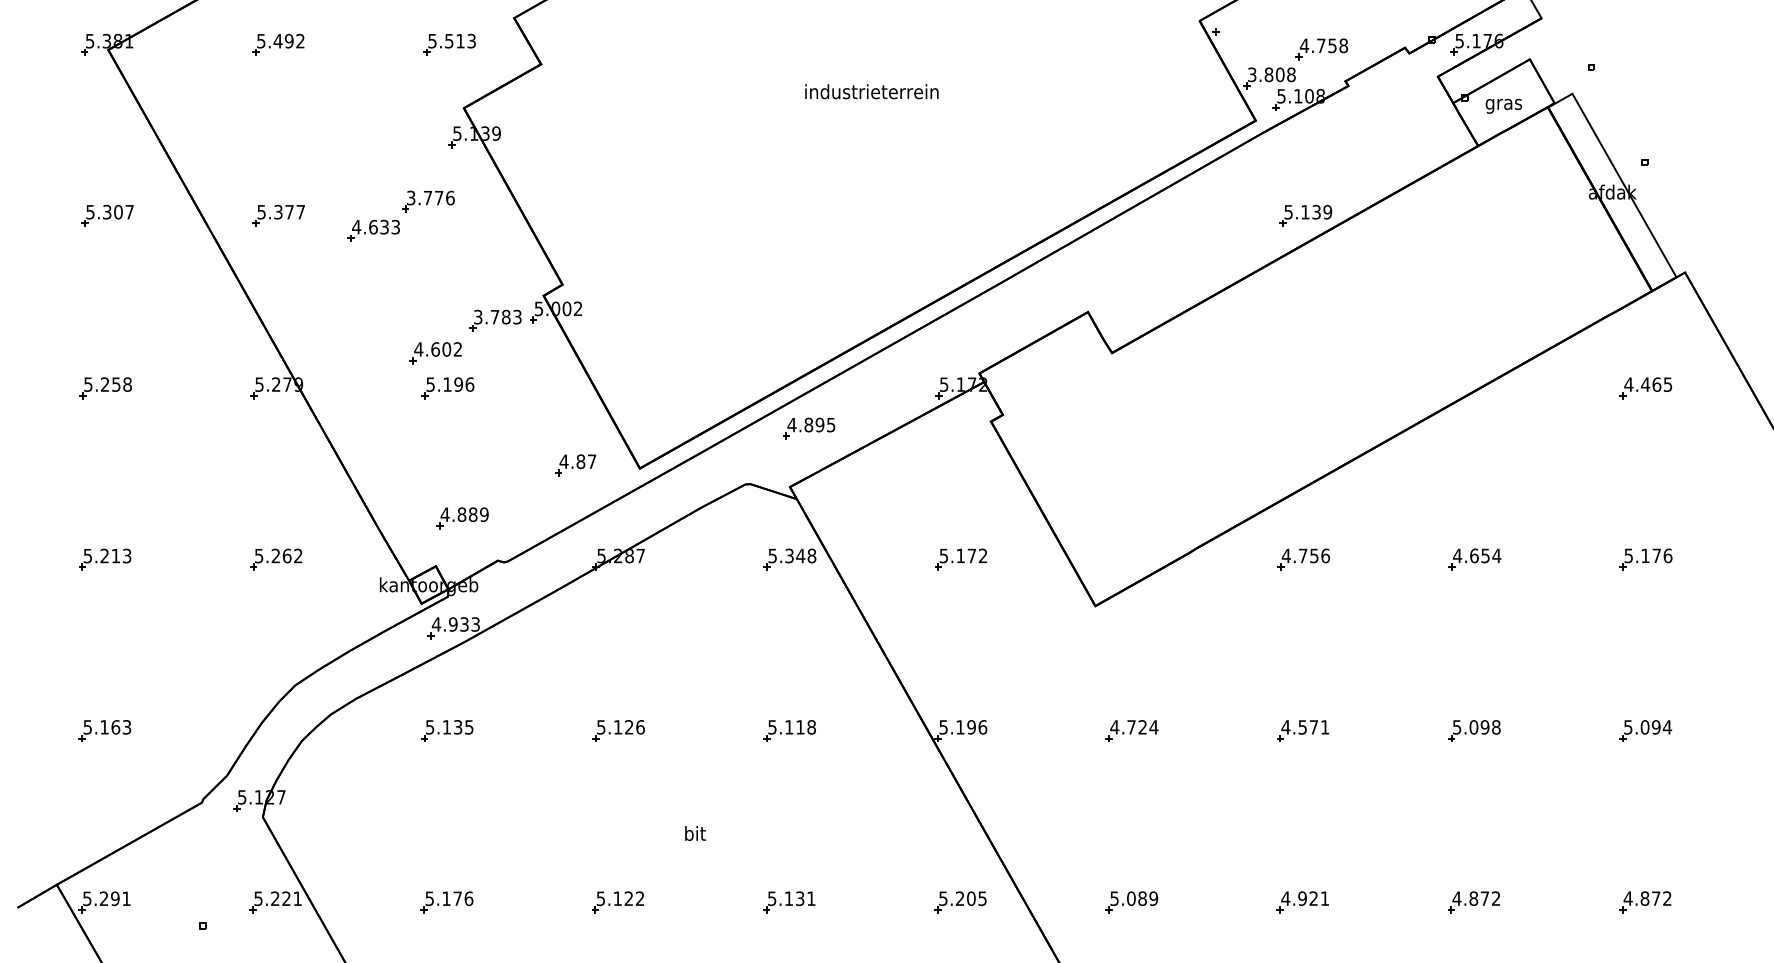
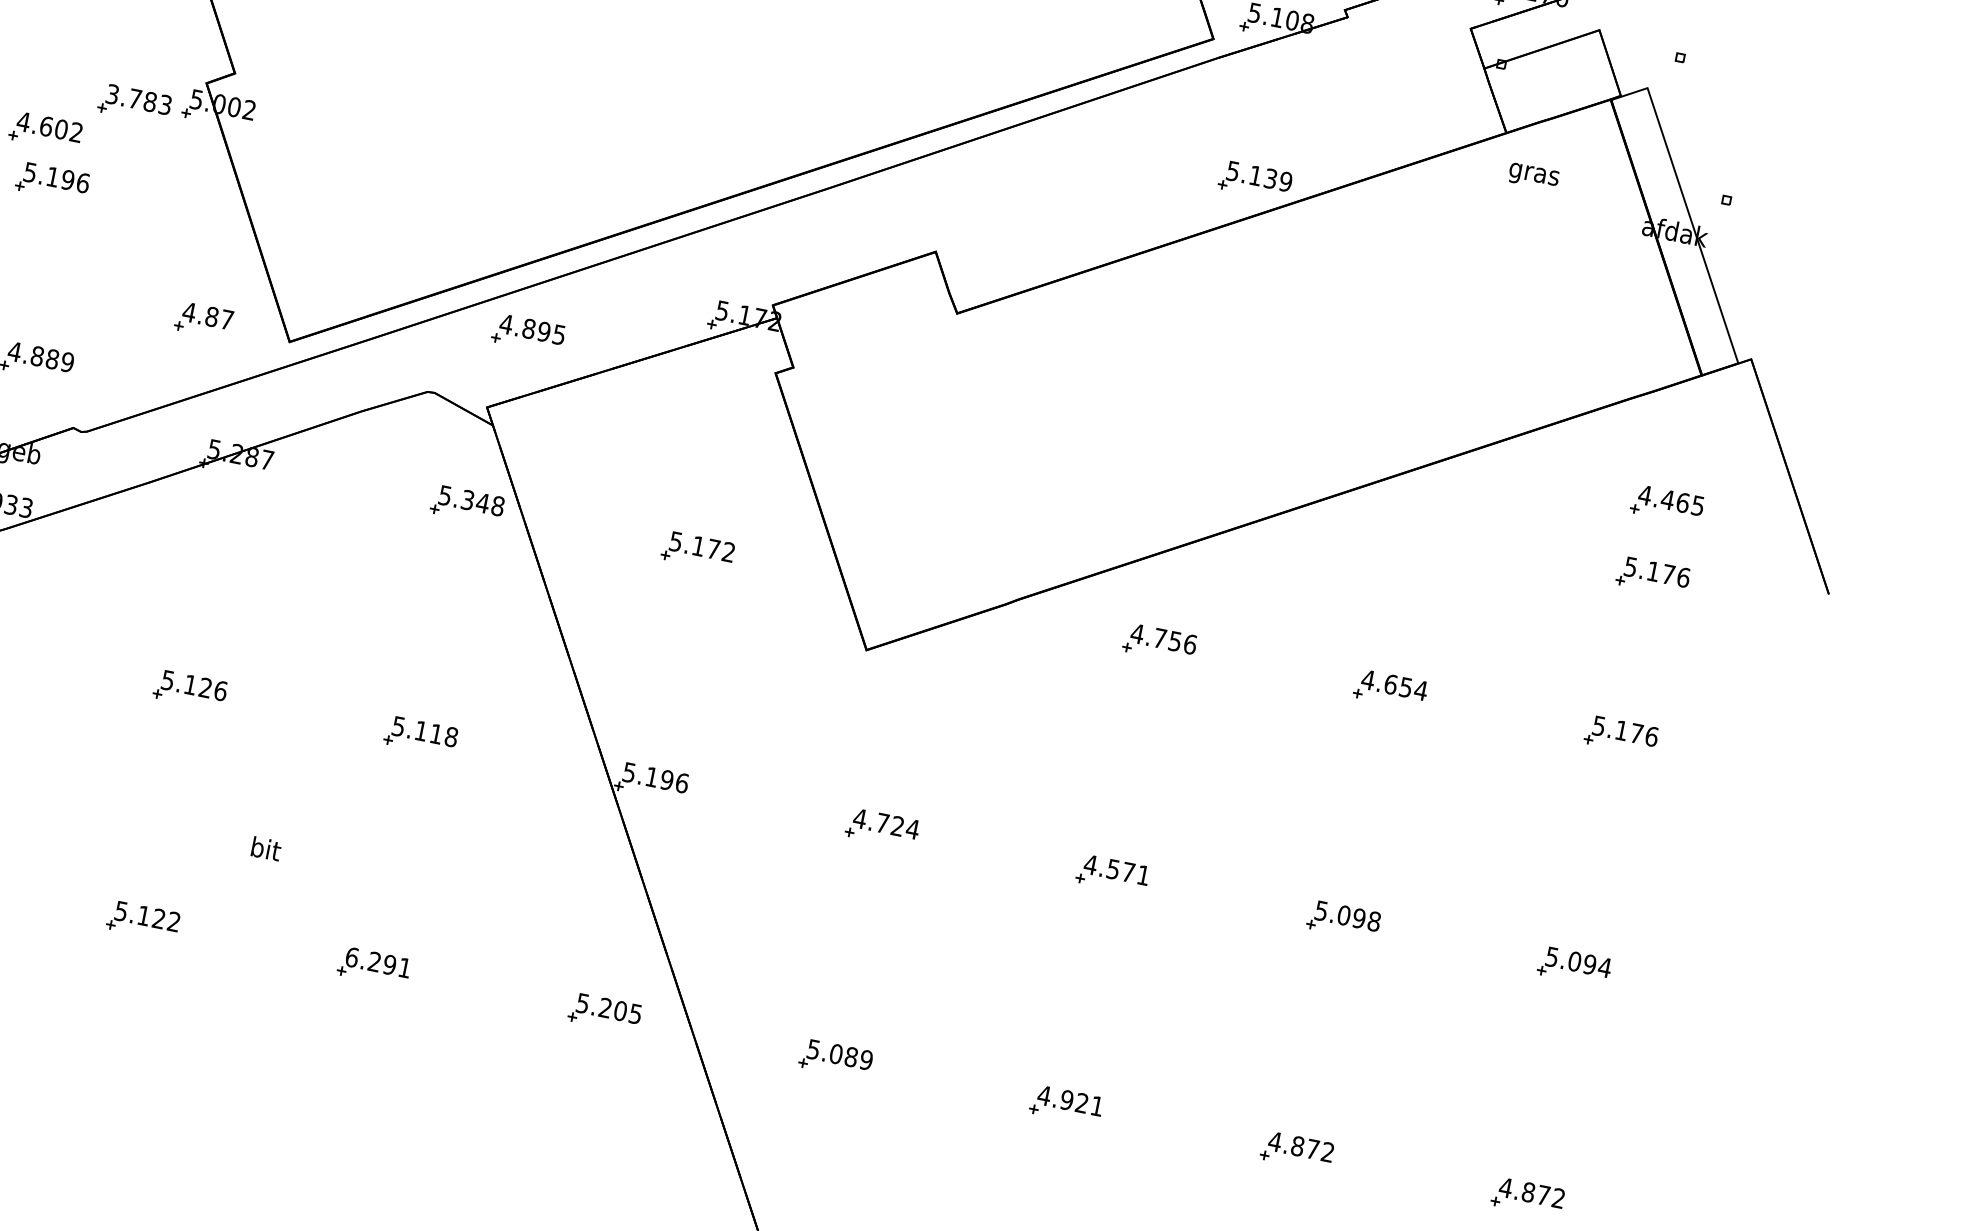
text: (1503, 105) -> (1533, 175), moved
part: (1645, 441) -> (1652, 576), added
text: (785, 898) -> (370, 960), 5.131 -> 6.291

